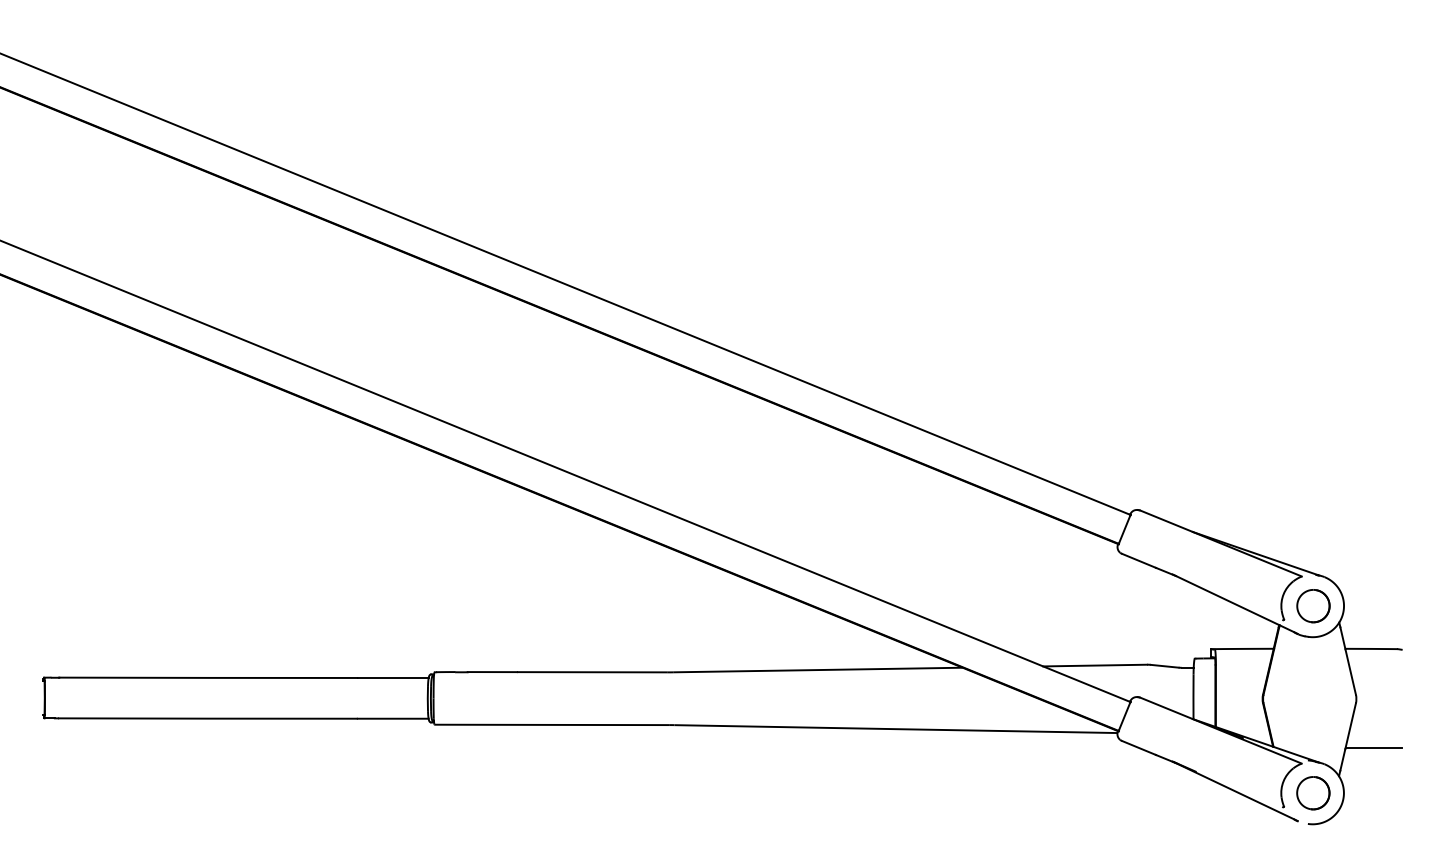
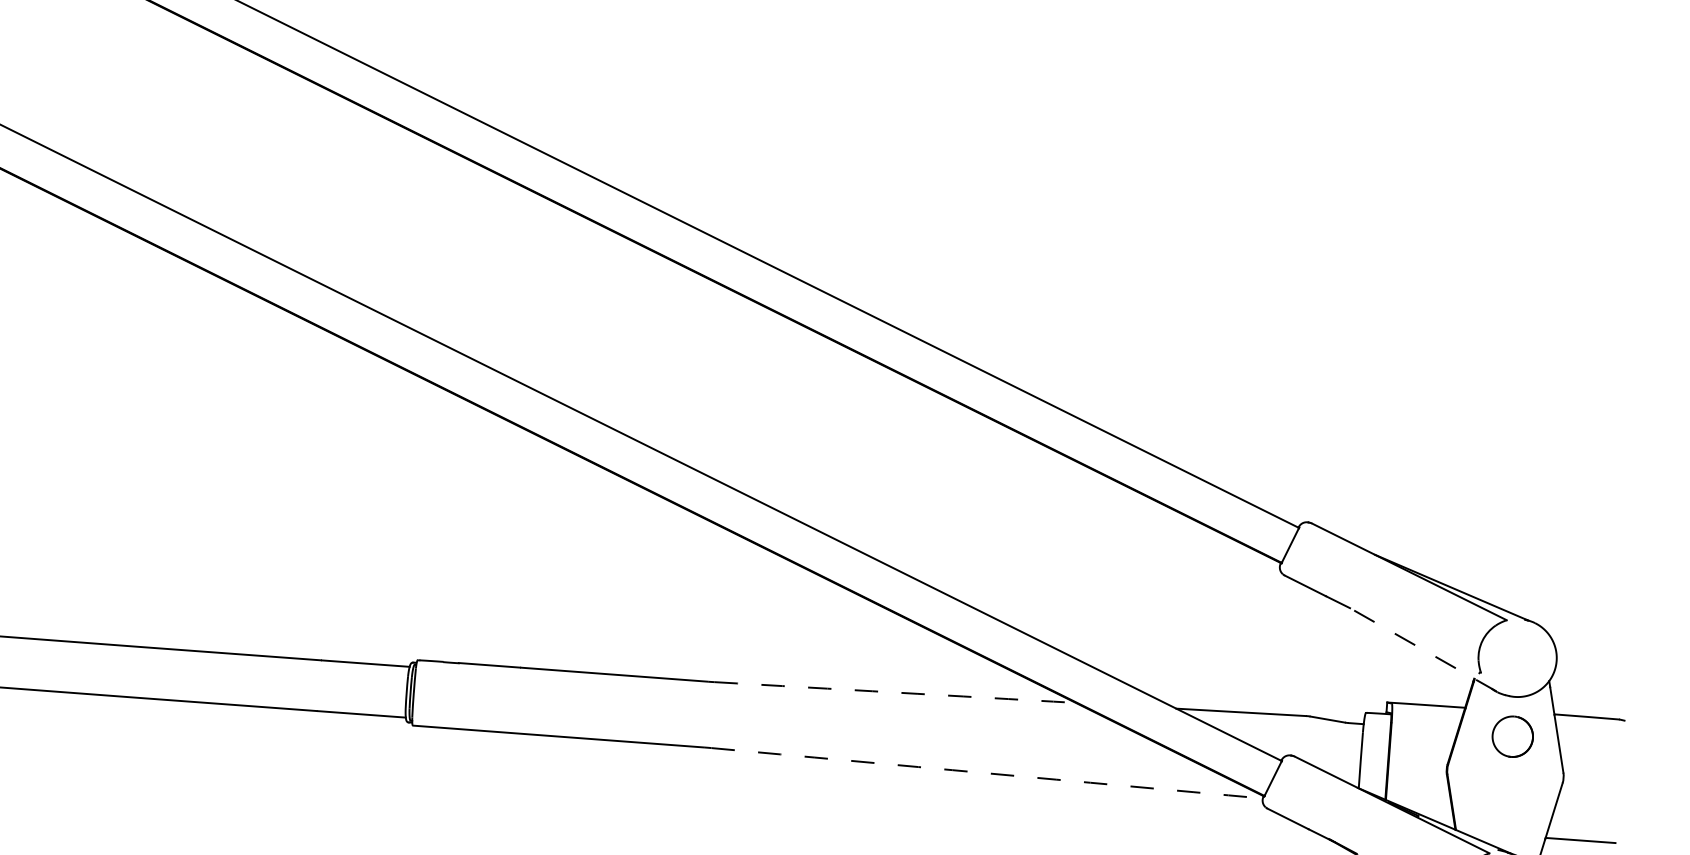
line: (1234, 603) -> (1420, 647), solid -> dashed
part: (1313, 606) -> (1512, 737), moved
arc: (817, 670) -> (894, 693), solid -> dashed
arc: (896, 729) -> (987, 773), solid -> dashed

